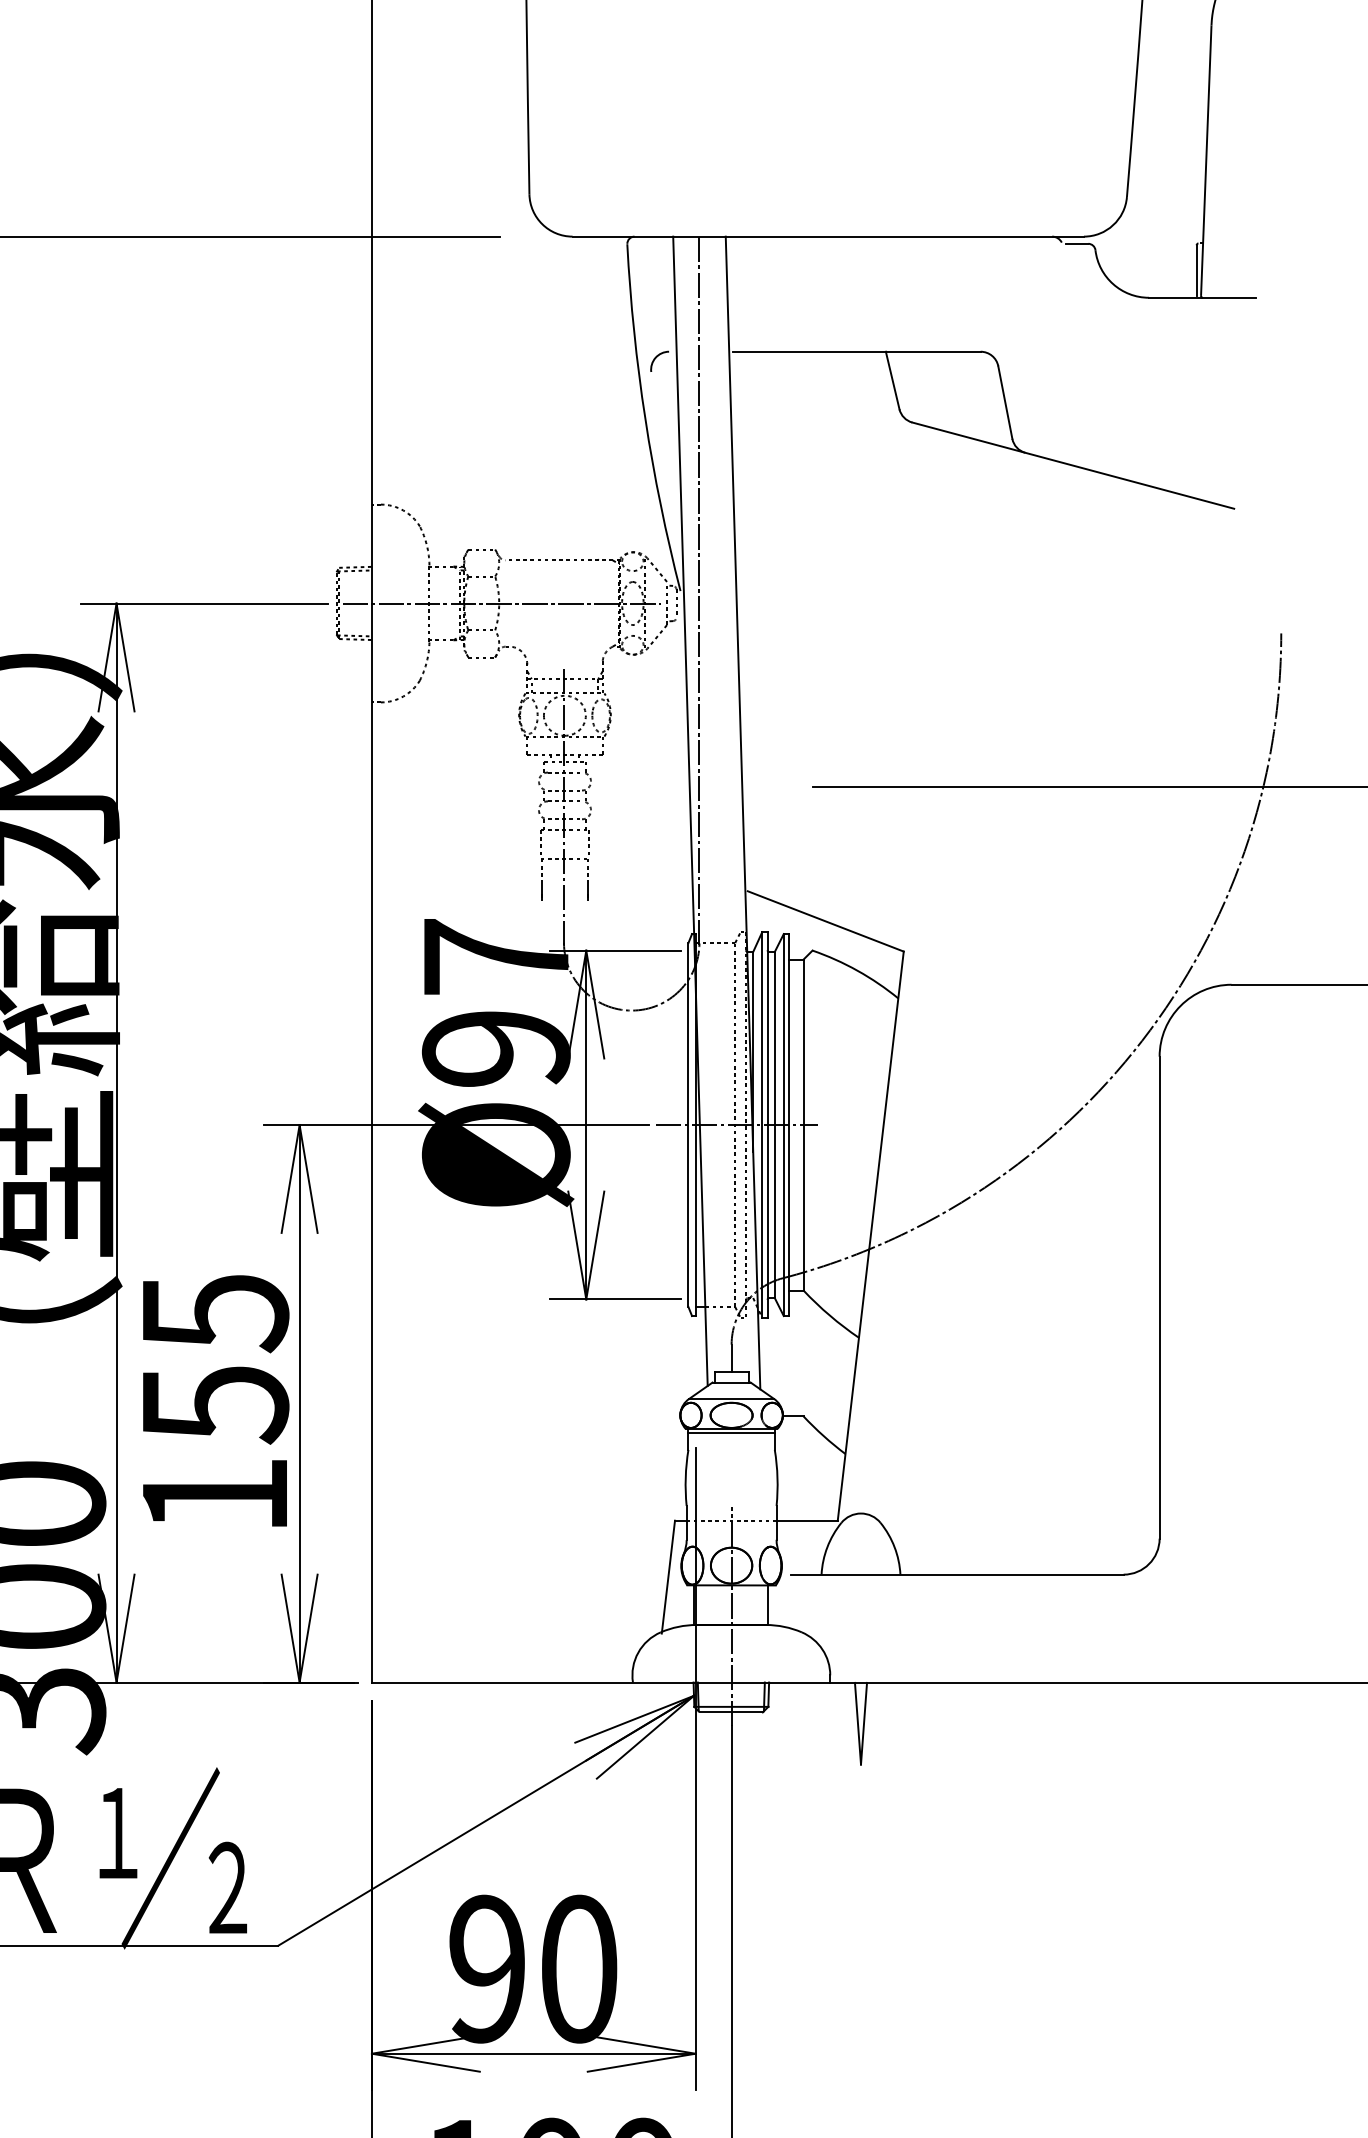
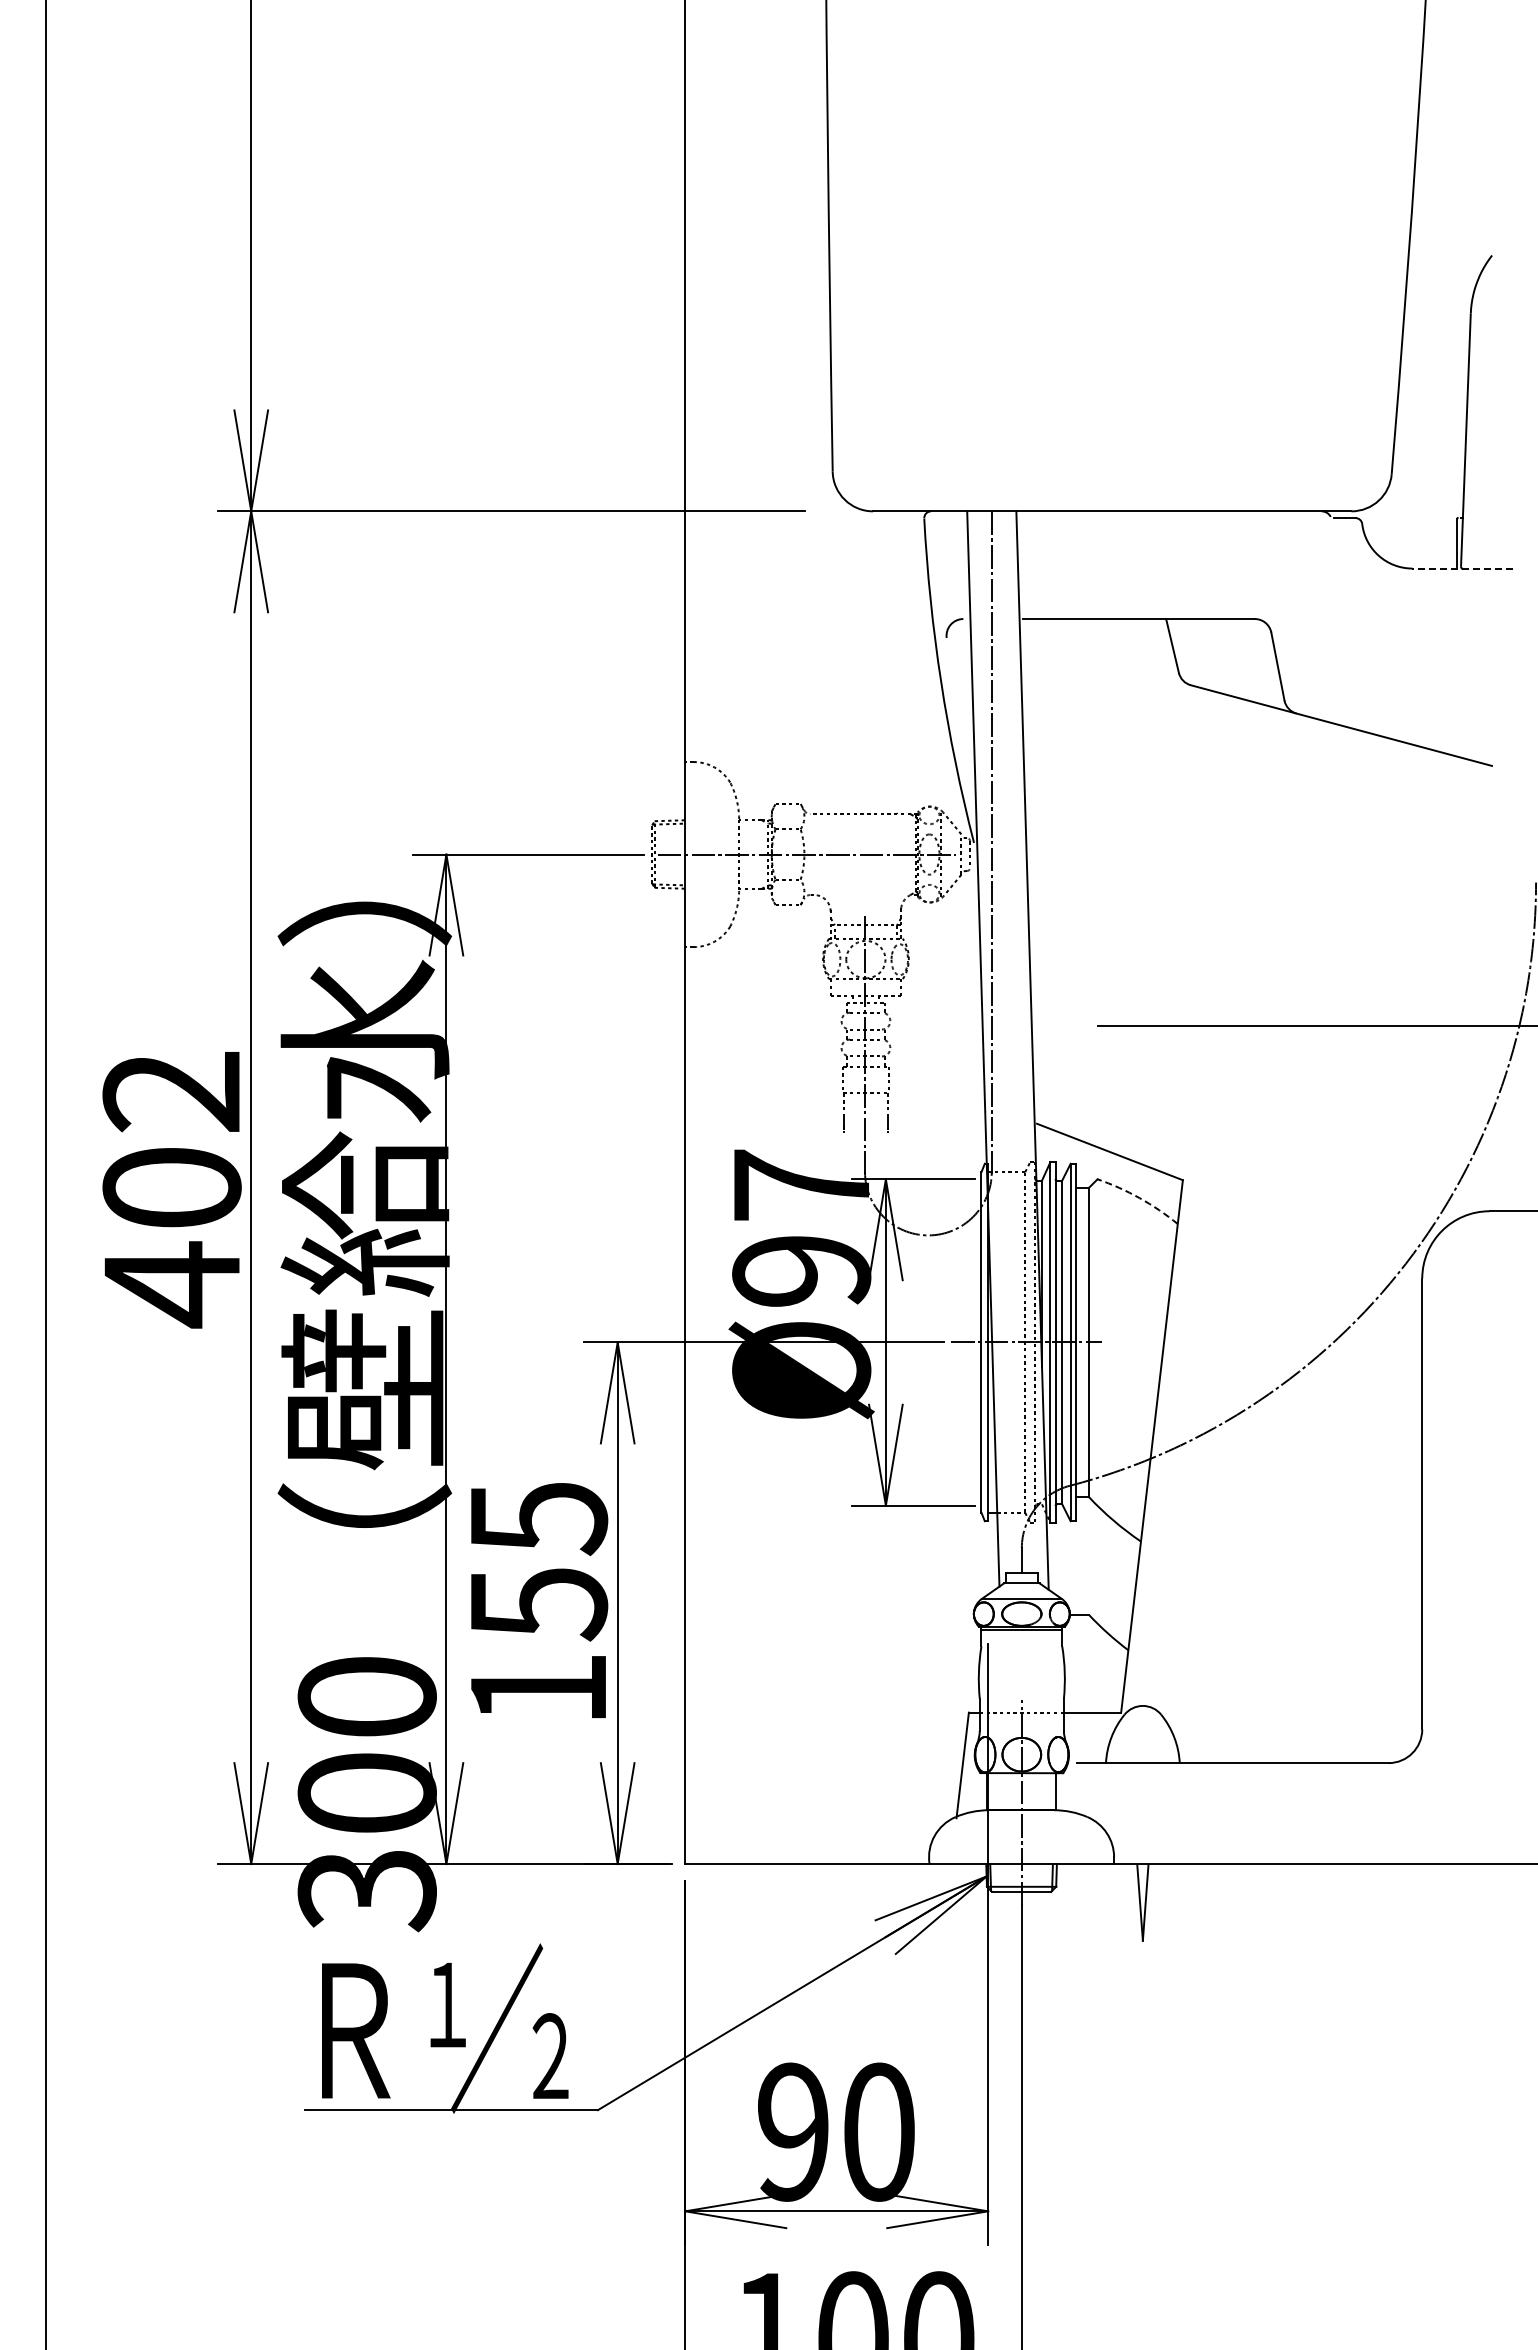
line: (1201, 297) -> (1461, 568), solid -> dashed
arc: (857, 971) -> (1139, 1198), solid -> dashed

